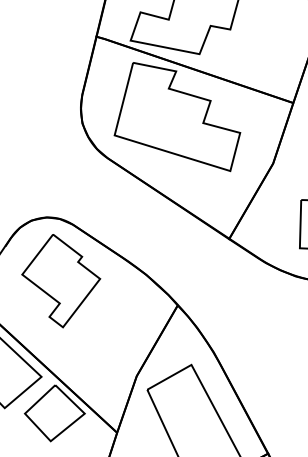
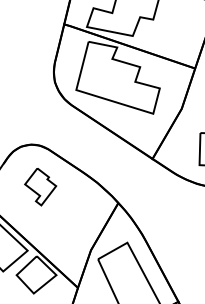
part: (60, 280) -> (40, 186), size x0.6

